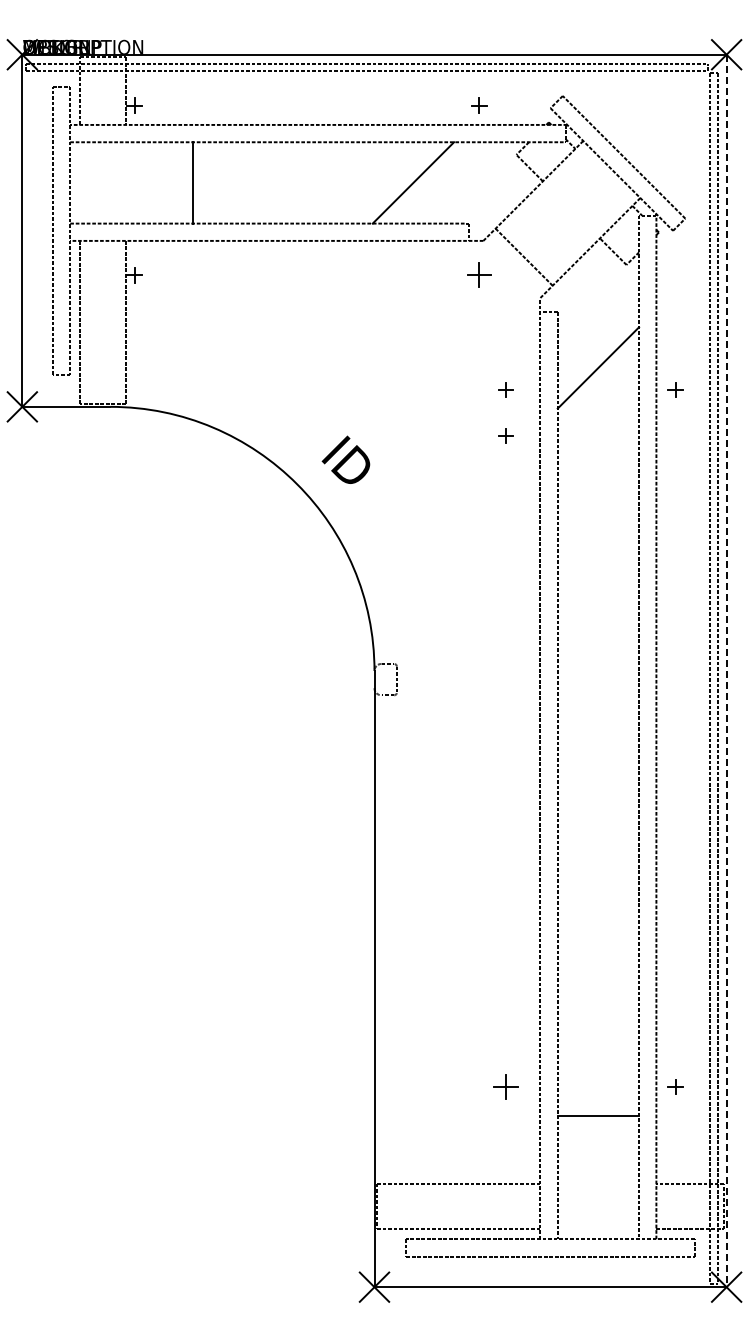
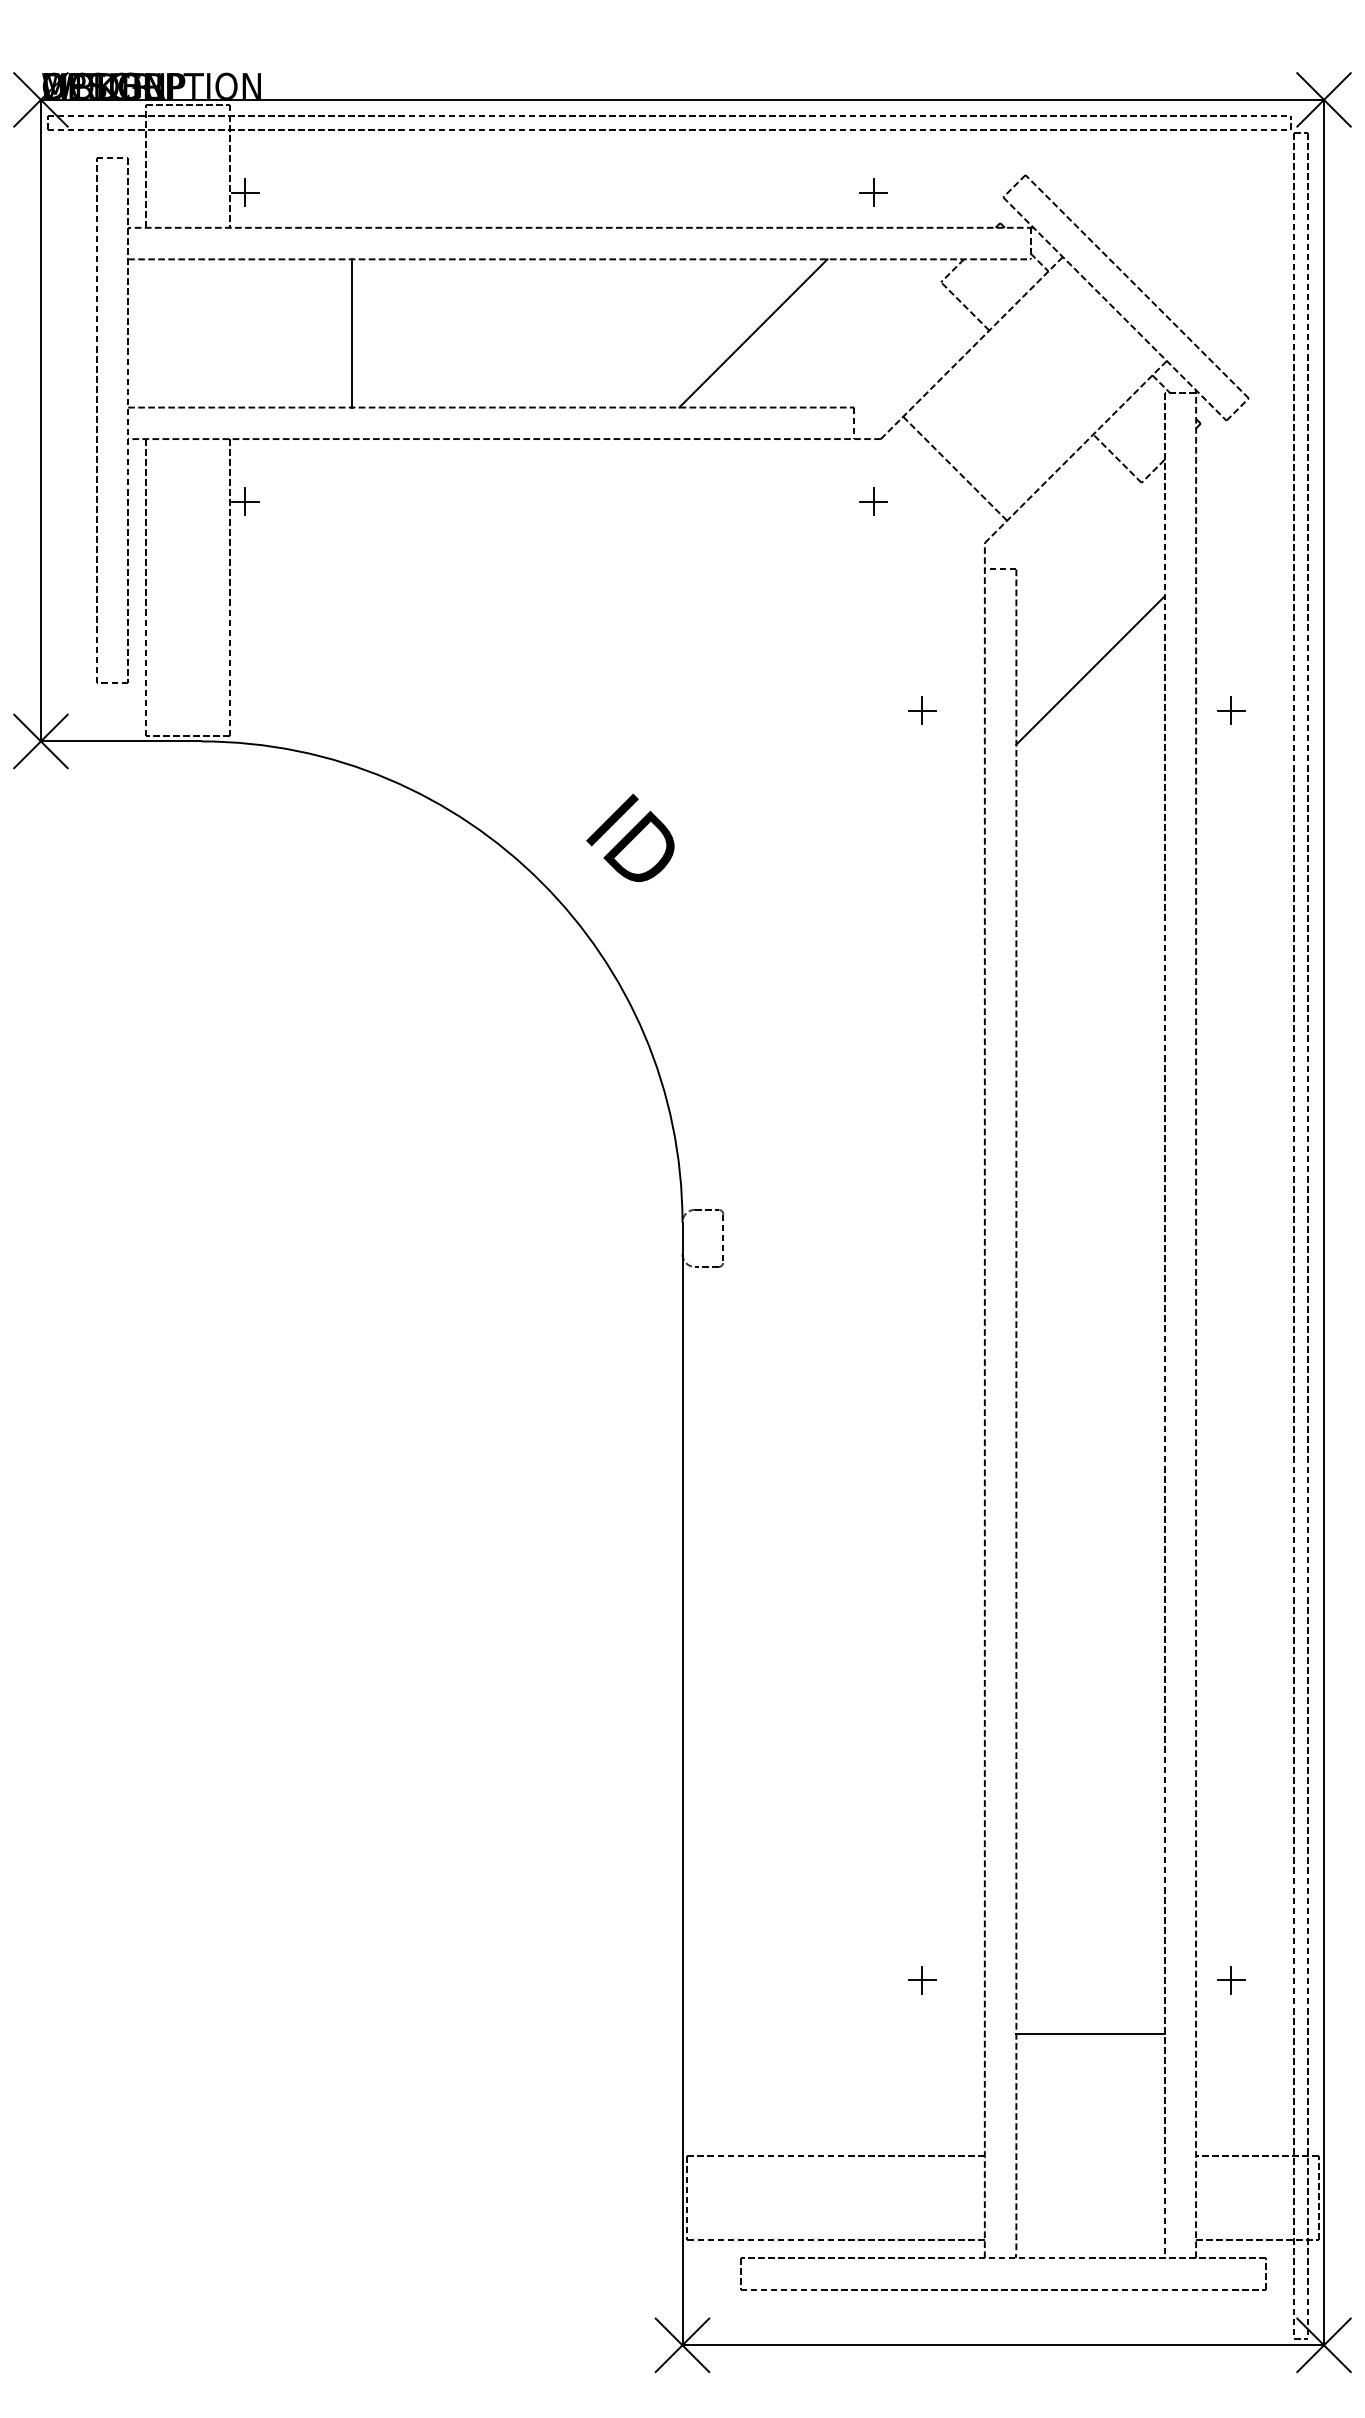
part: (479, 275) -> (873, 502), size x0.62
part: (505, 435) -> (921, 793), removed
line: (726, 671) -> (1323, 1223), dashed -> solid
part: (505, 1086) -> (921, 1979), size x0.62

